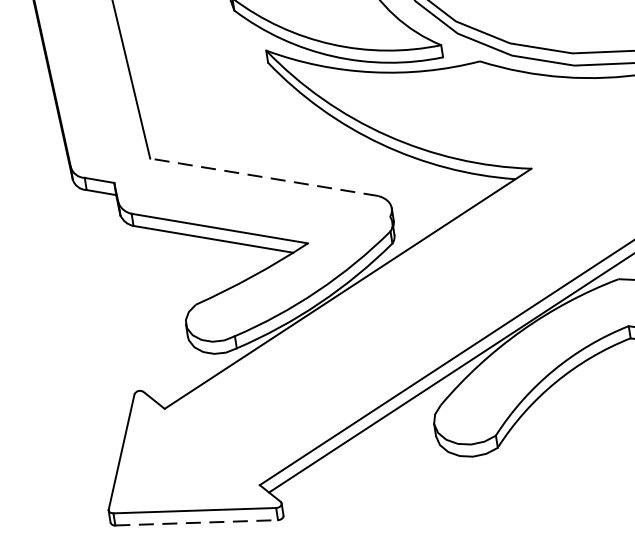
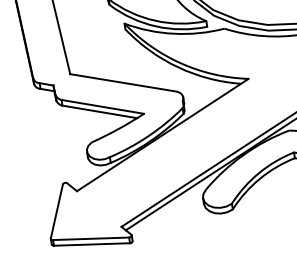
line: (264, 176) -> (123, 82), dashed -> solid
line: (197, 522) -> (92, 244), dashed -> solid

